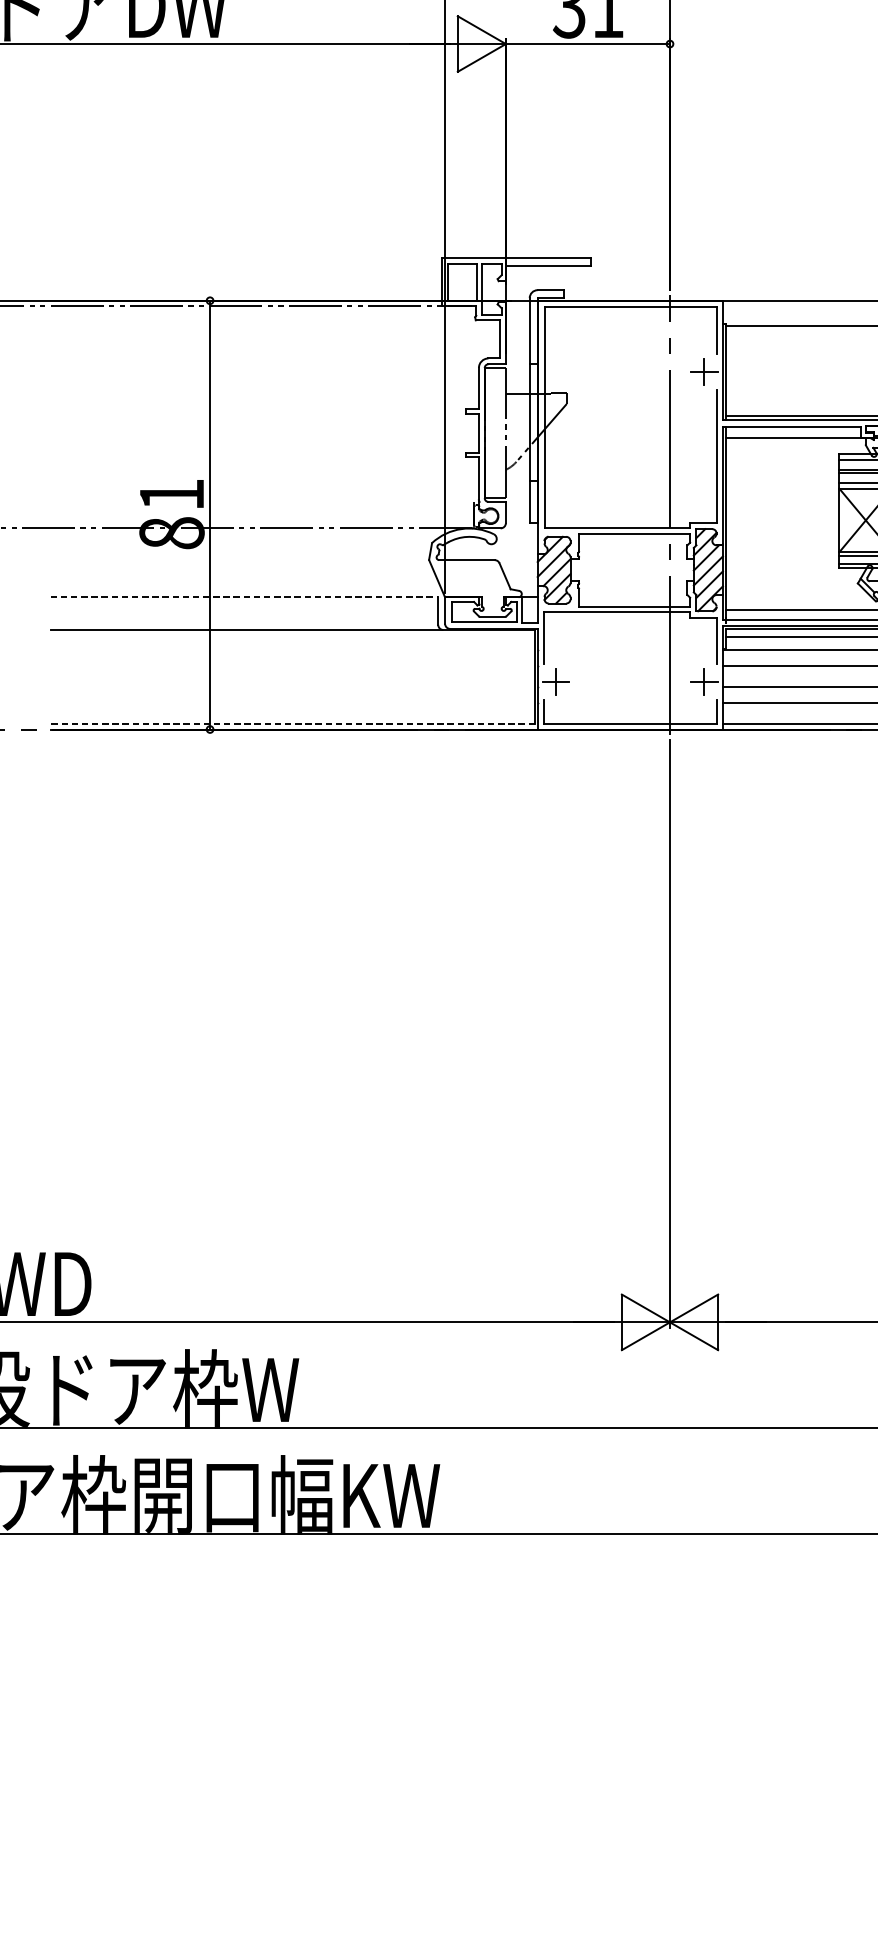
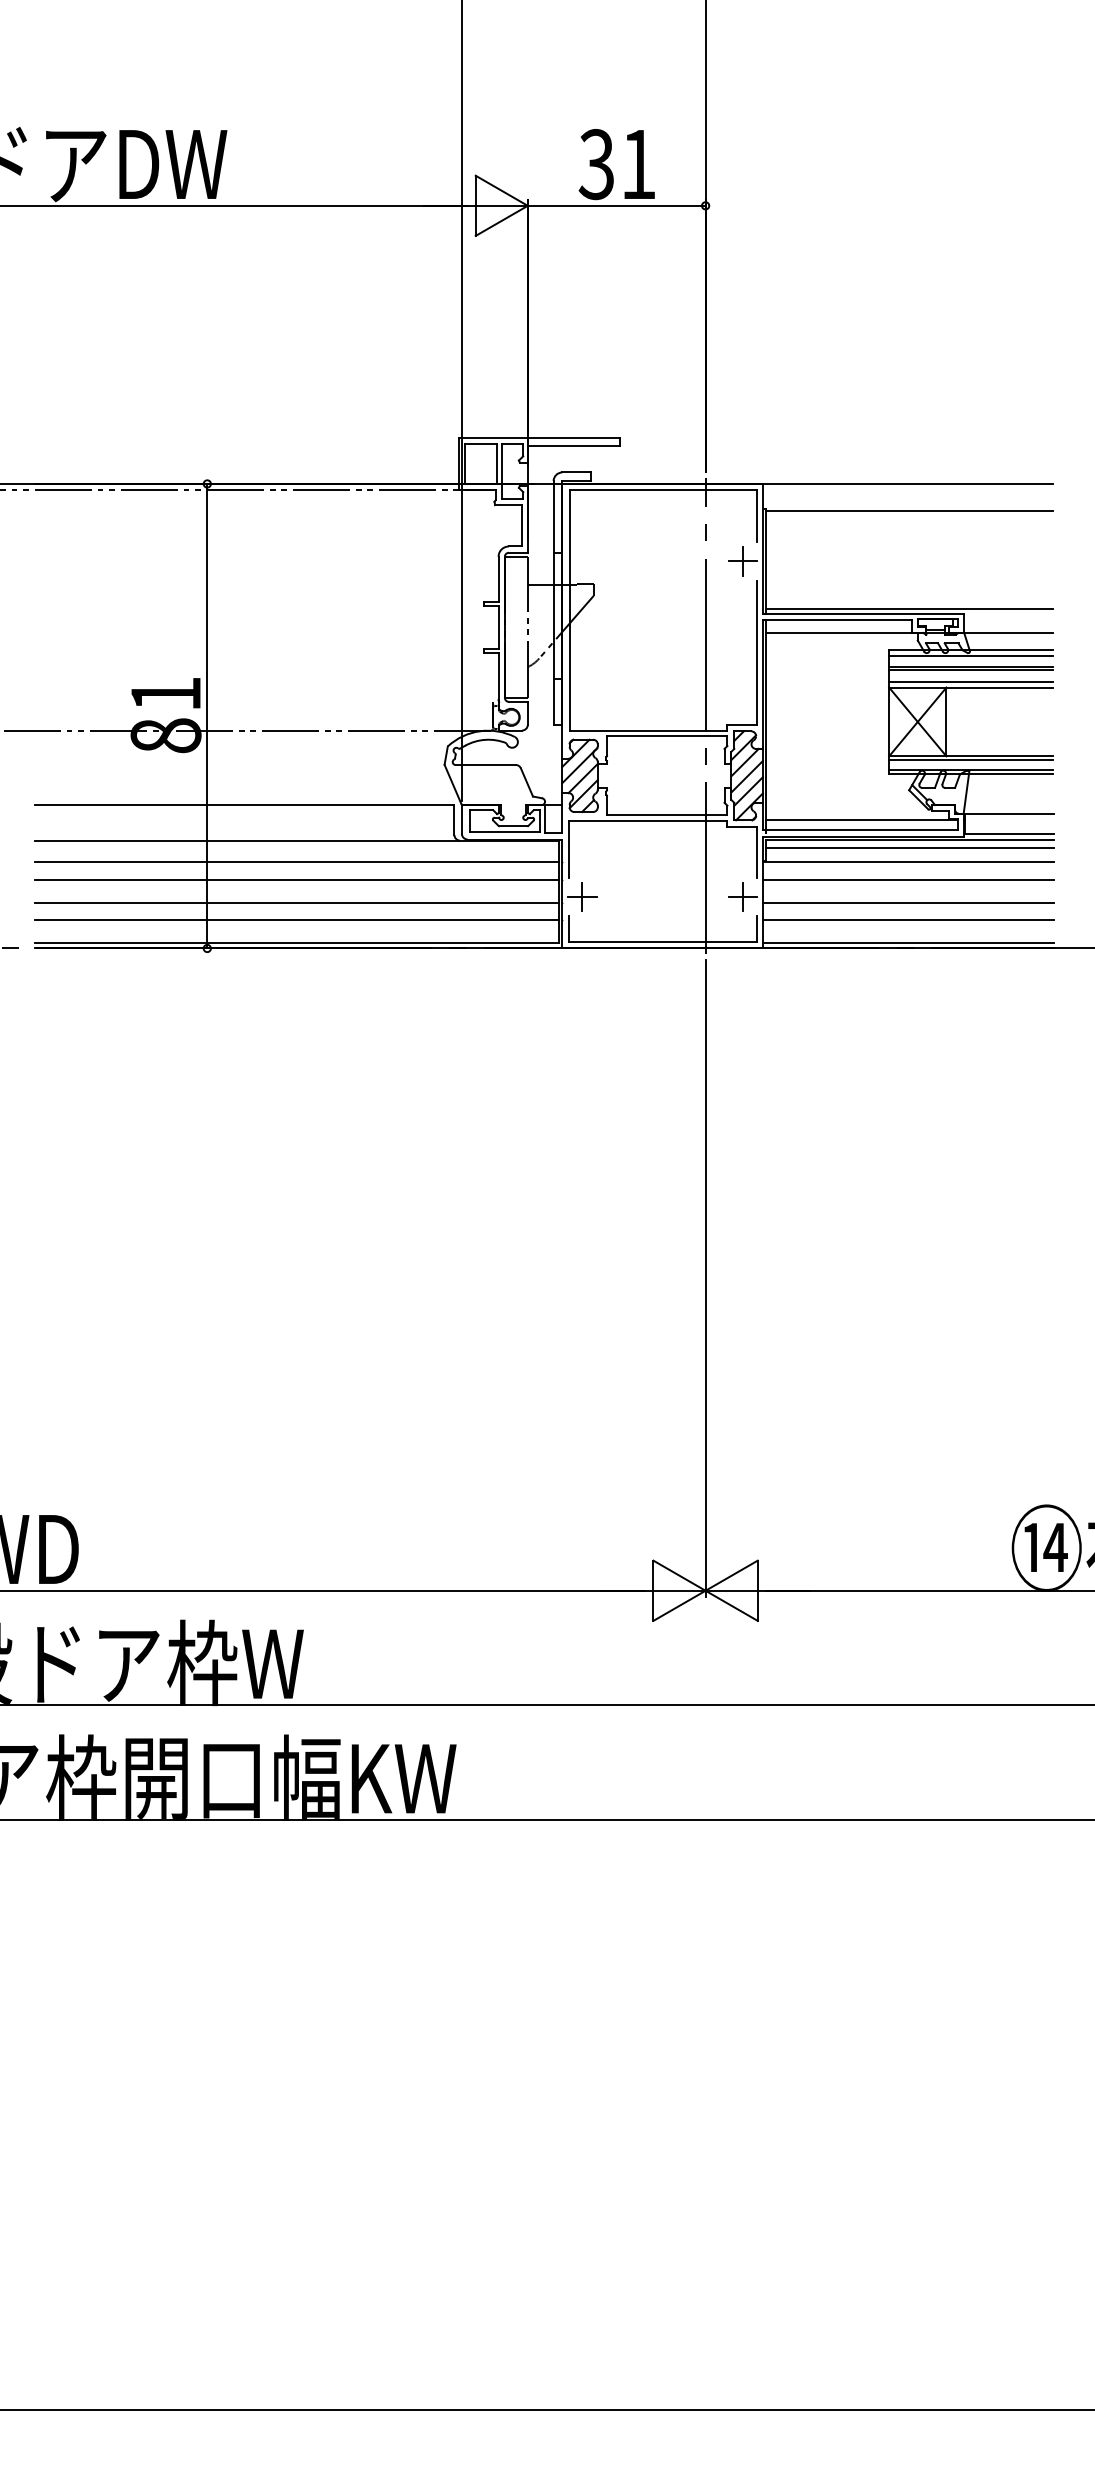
line: (244, 597) -> (244, 805), dashed -> solid
line: (292, 650) -> (296, 862), added
line: (292, 665) -> (296, 879), added
line: (292, 687) -> (296, 902), added
line: (292, 702) -> (296, 919), added
line: (292, 723) -> (296, 942), dashed -> solid

